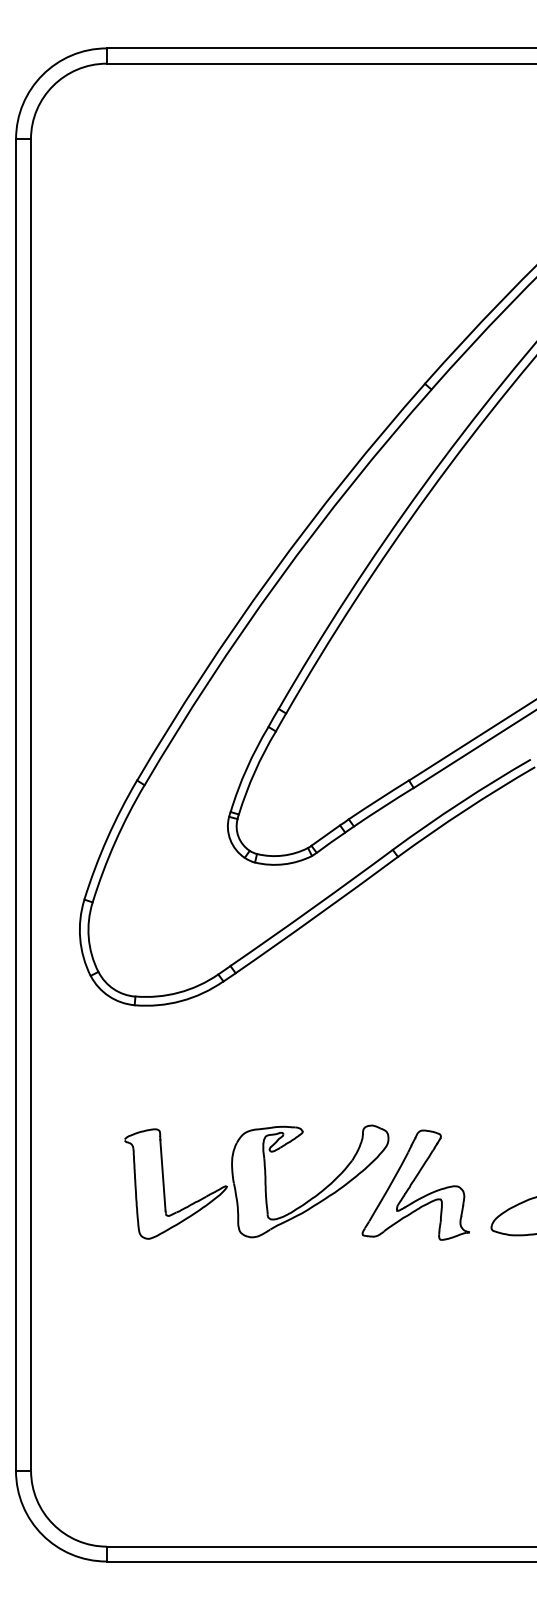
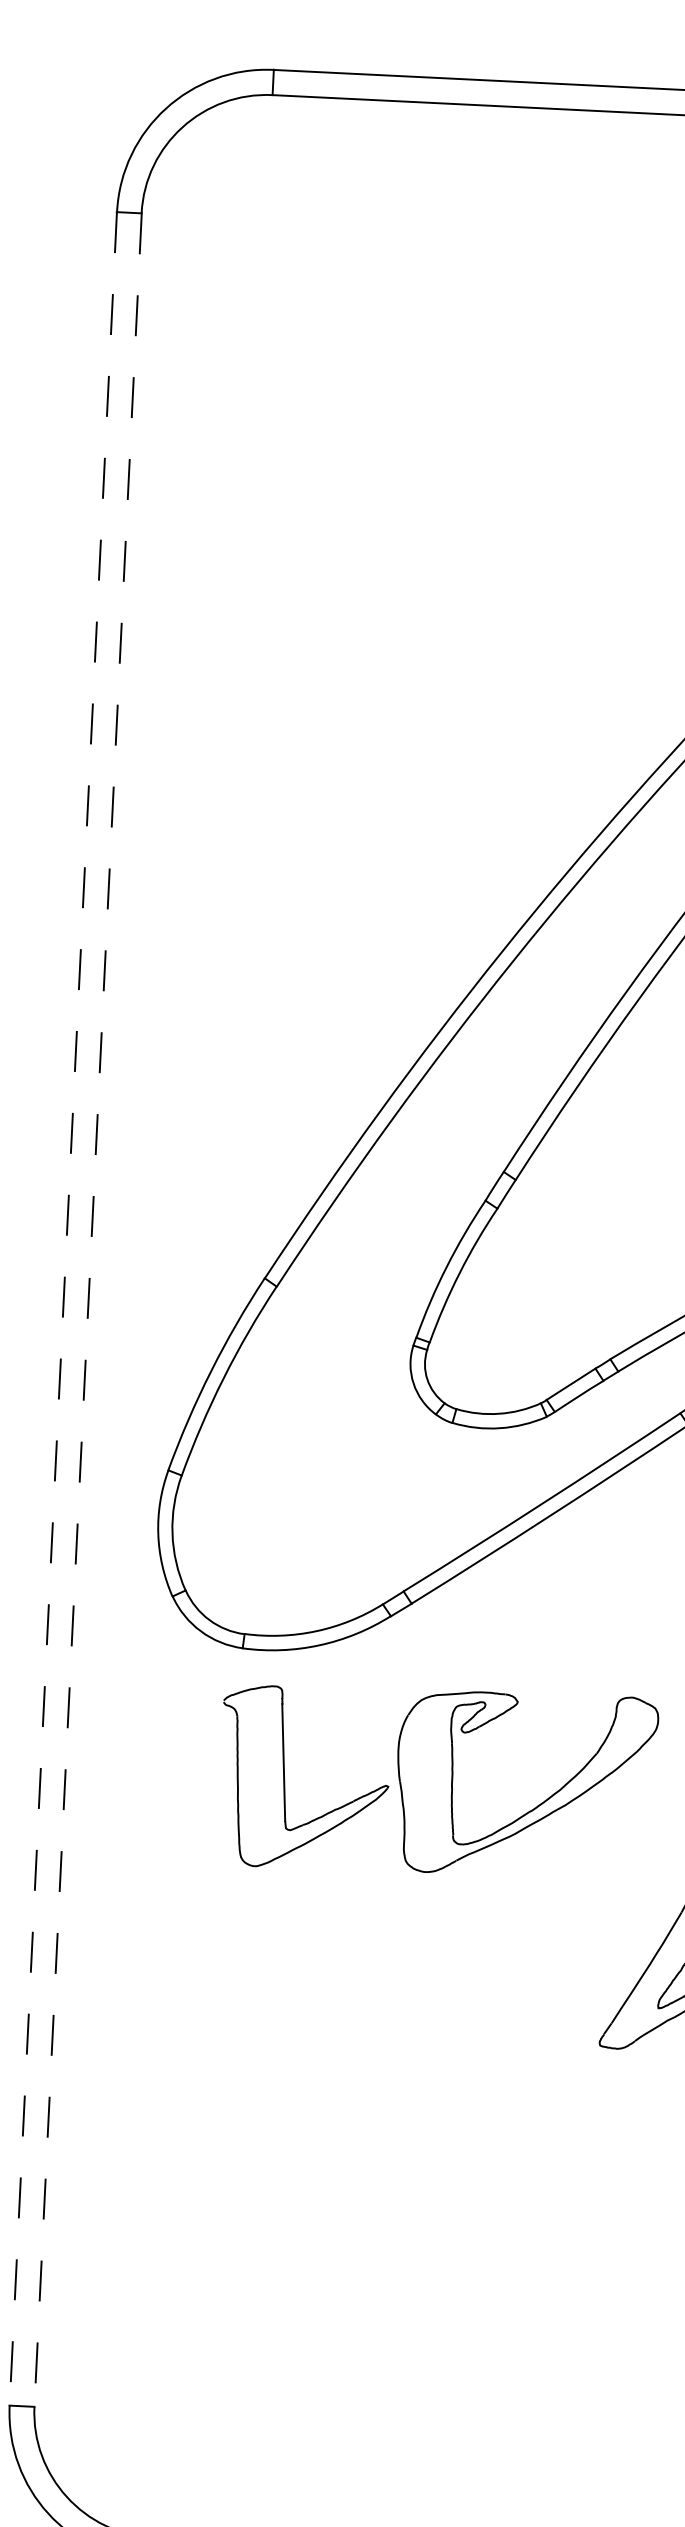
line: (16, 804) -> (64, 1308), solid -> dashed
line: (31, 804) -> (88, 1309), solid -> dashed
part: (256, 1181) -> (437, 1780), moved

